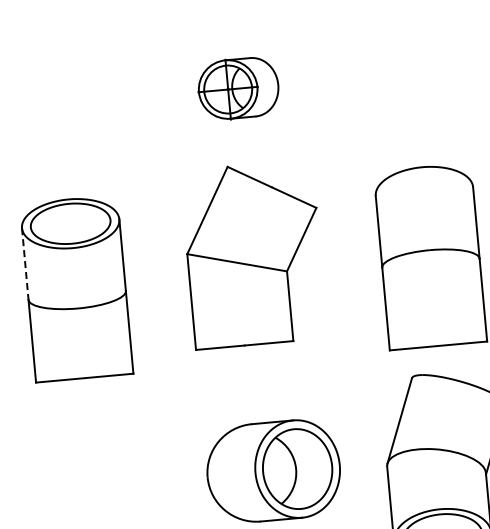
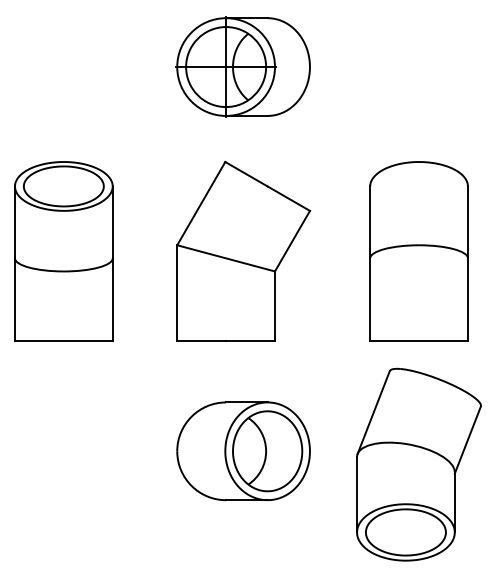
part: (237, 88) -> (242, 66), size x1.67
part: (253, 253) -> (243, 250), moved
line: (24, 264) -> (14, 222), dashed -> solid

